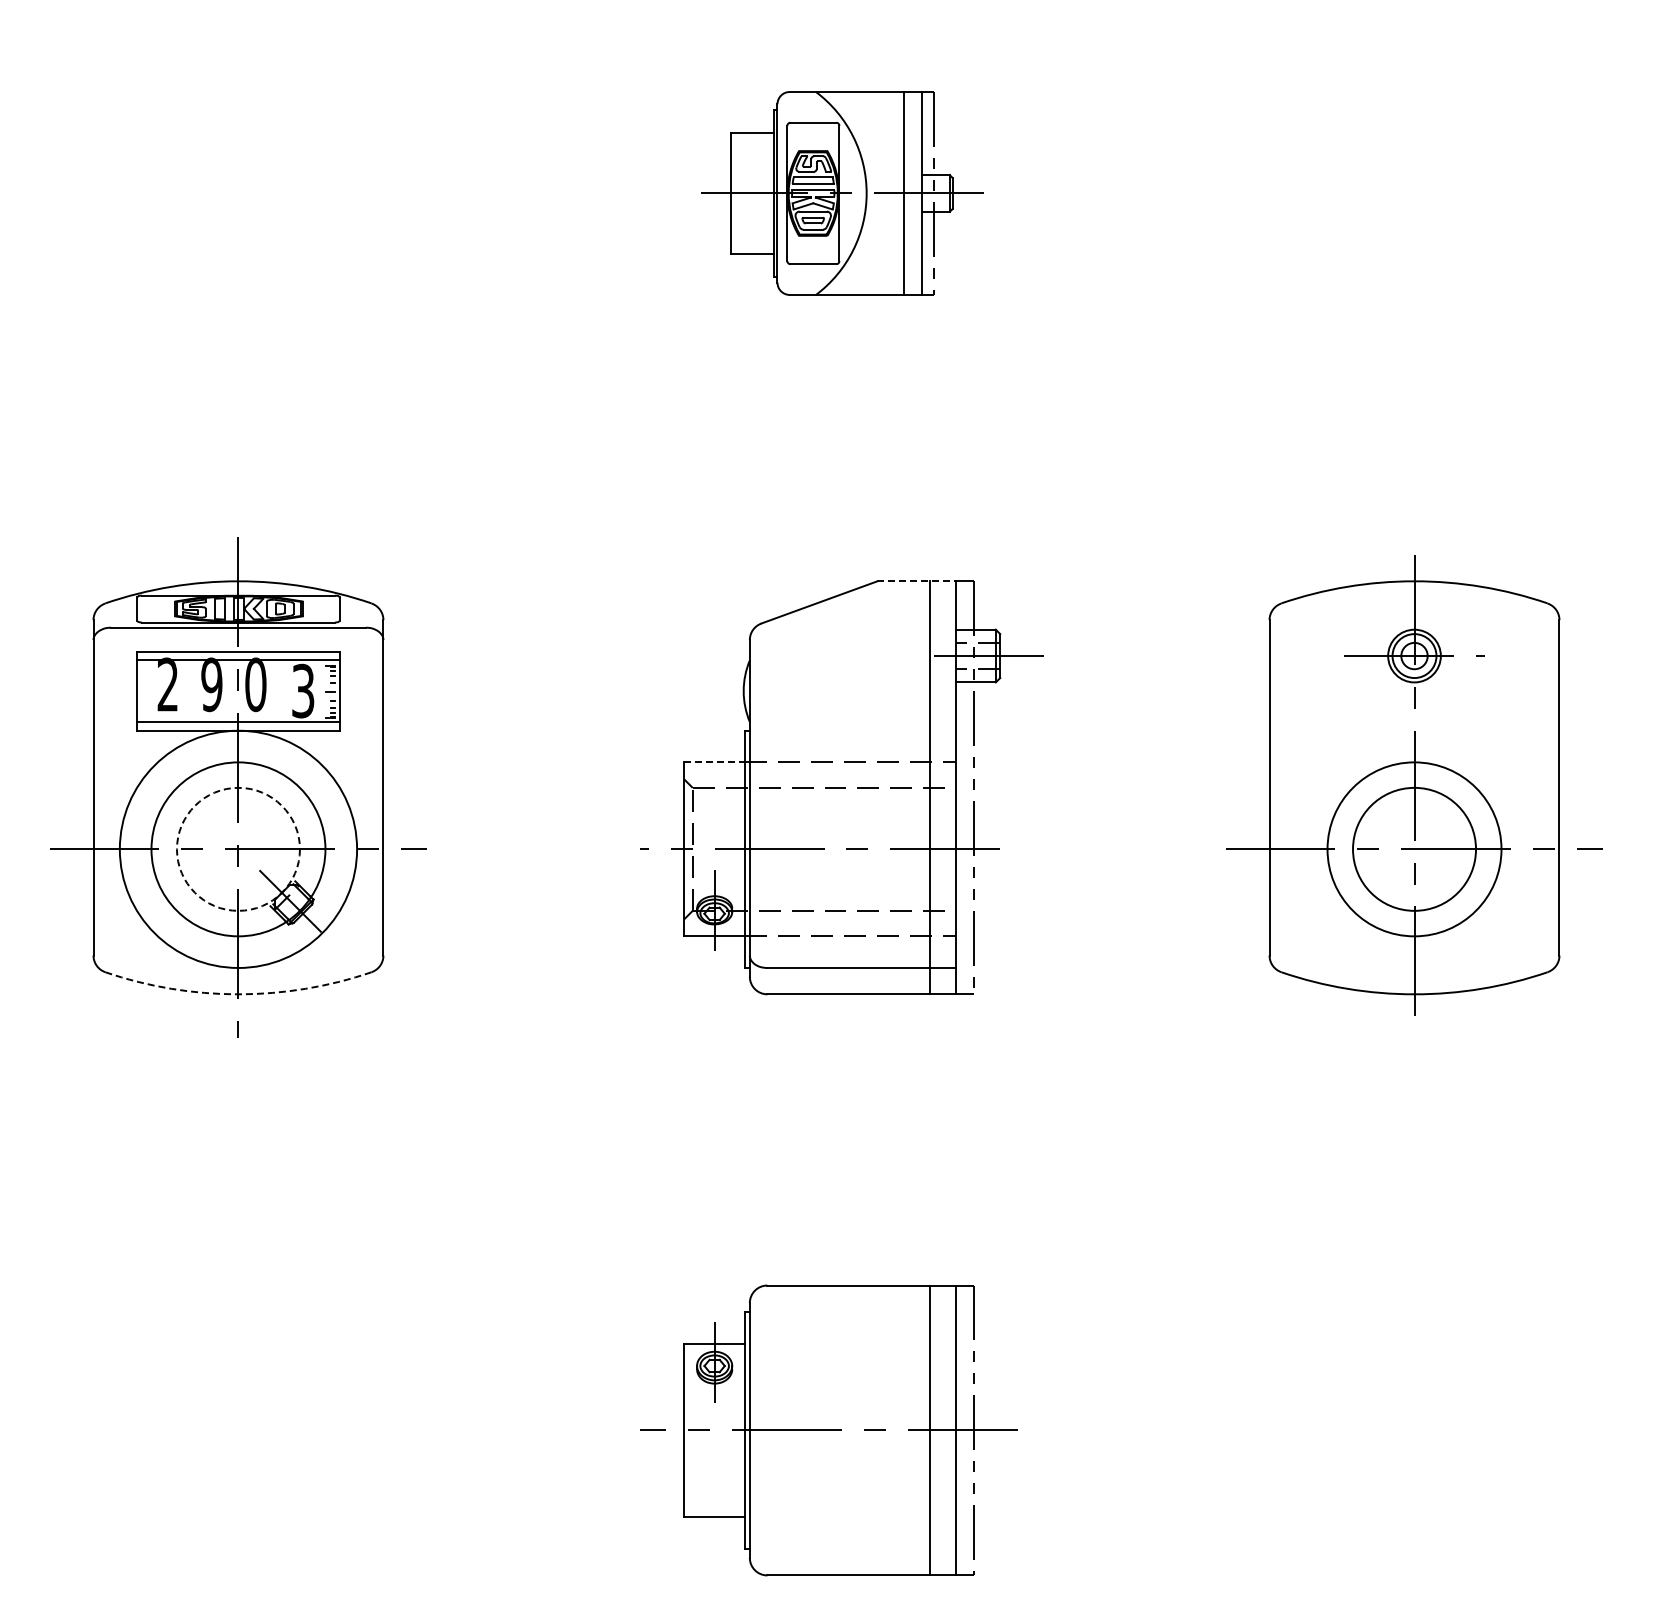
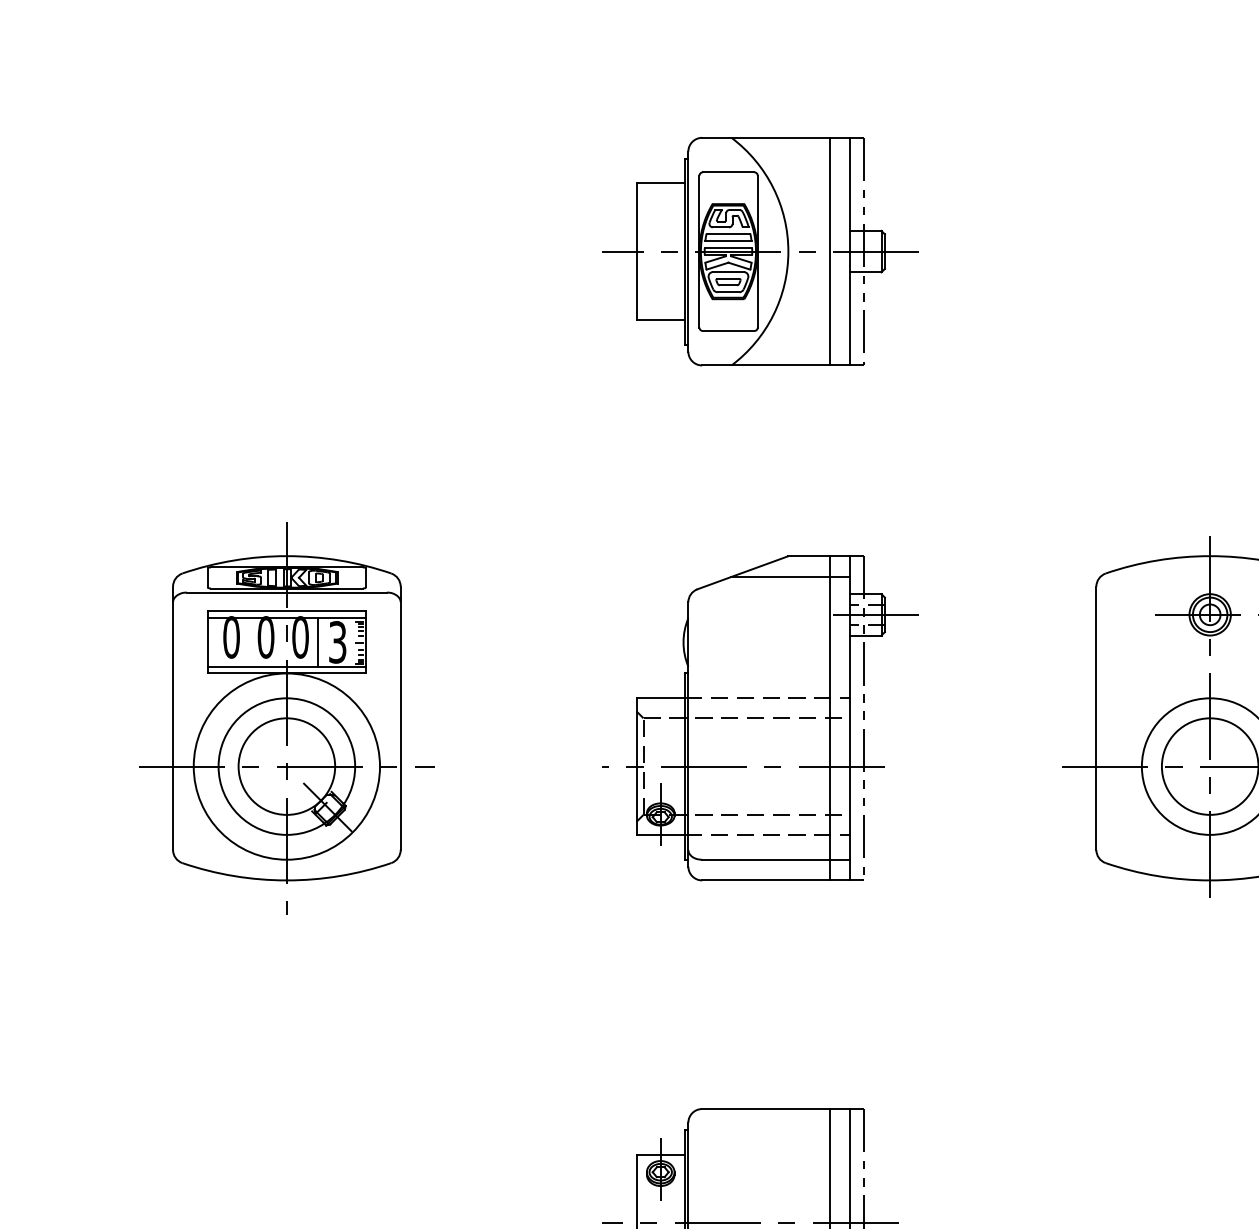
part: (841, 193) -> (760, 251), size x1.43
line: (916, 581) -> (819, 556), dashed -> solid
line: (880, 607) -> (790, 576), added
text: (167, 684) -> (231, 637), 2 -> 0
text: (211, 684) -> (265, 637), 9 -> 0
line: (278, 690) -> (318, 641), added
line: (714, 762) -> (660, 698), dashed -> solid
circle: (237, 848) -> (286, 765), dashed -> solid
arc: (238, 994) -> (286, 880), dashed -> solid

